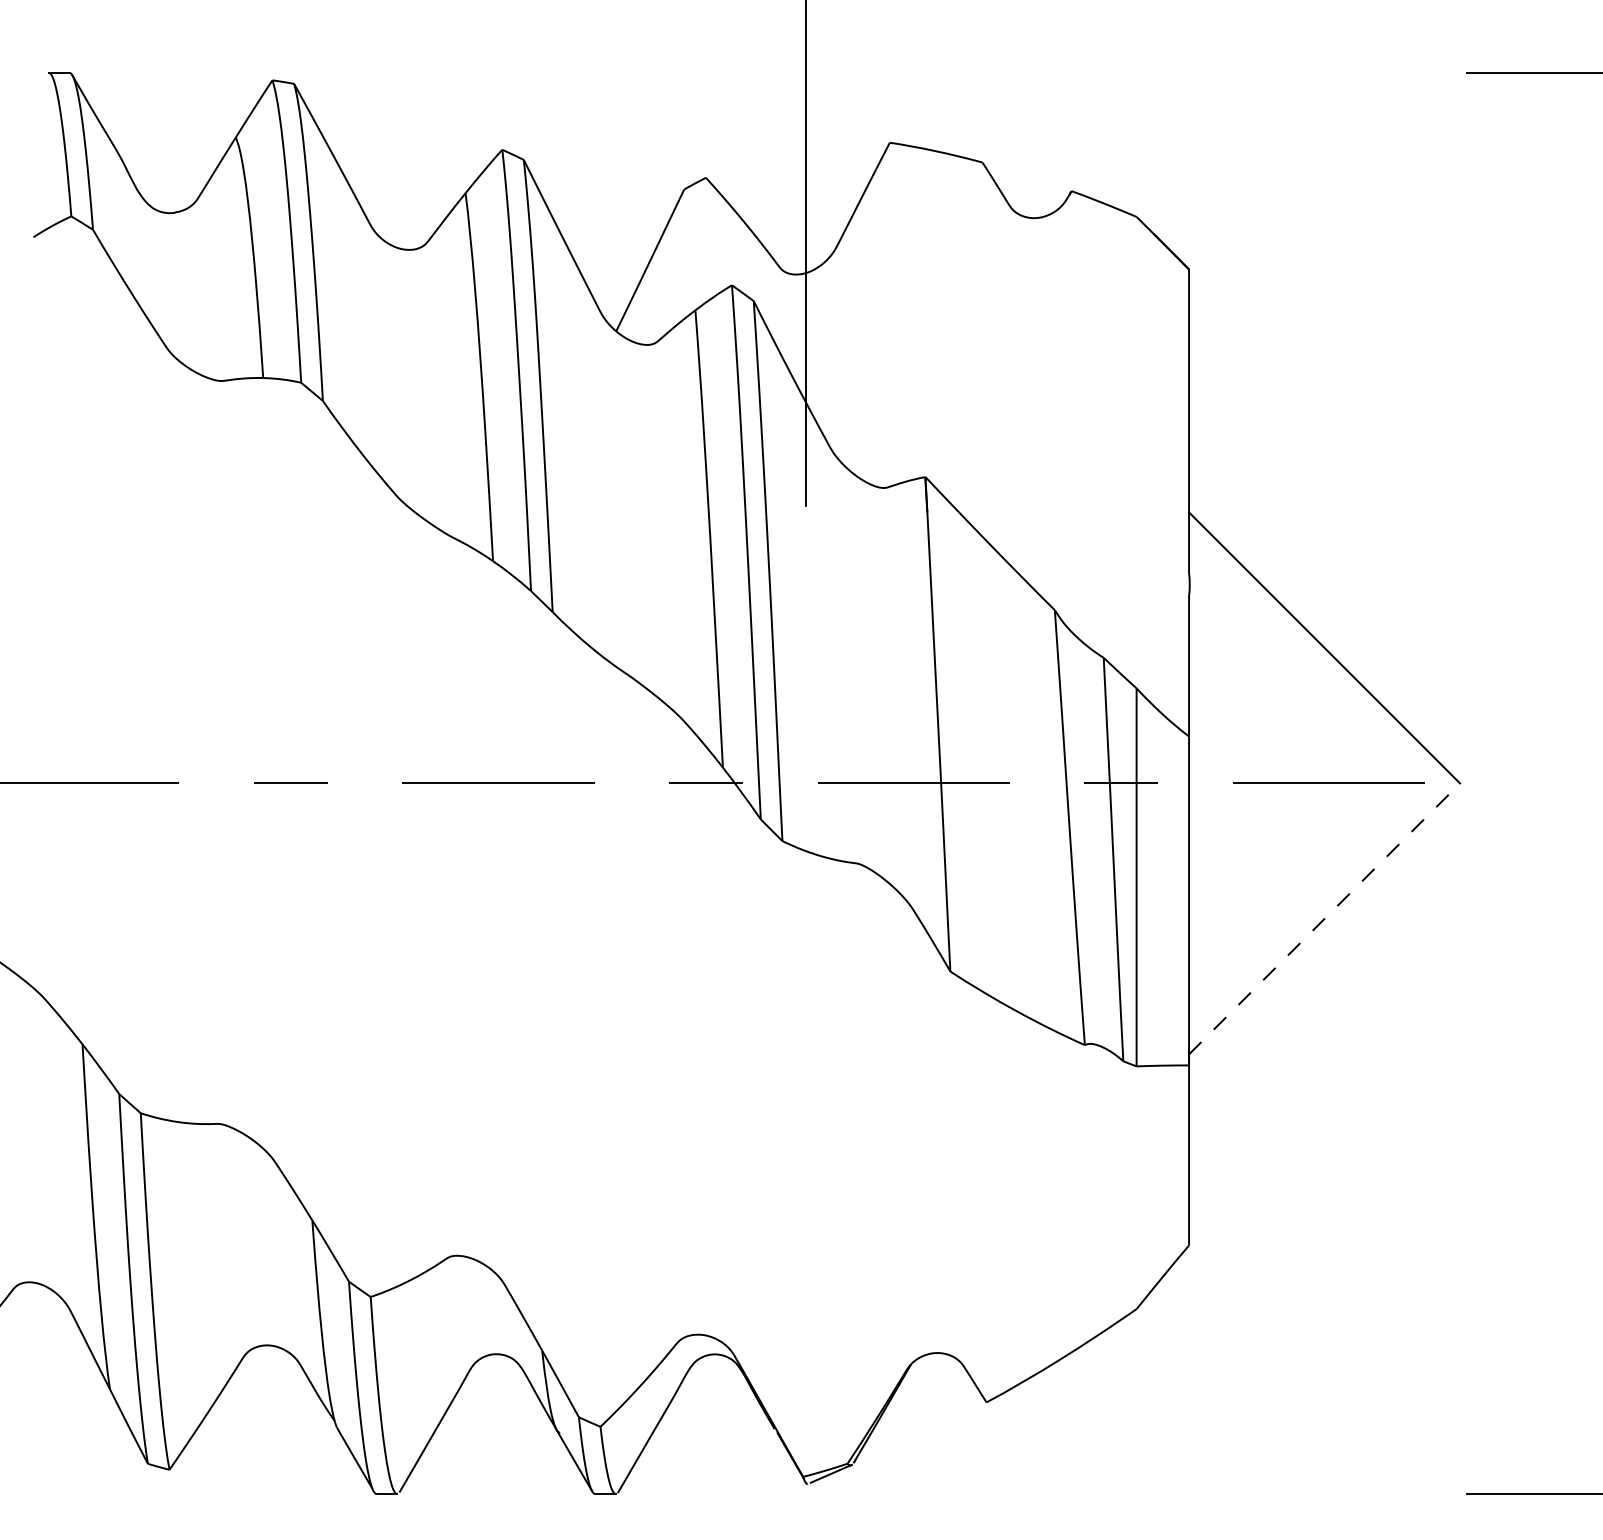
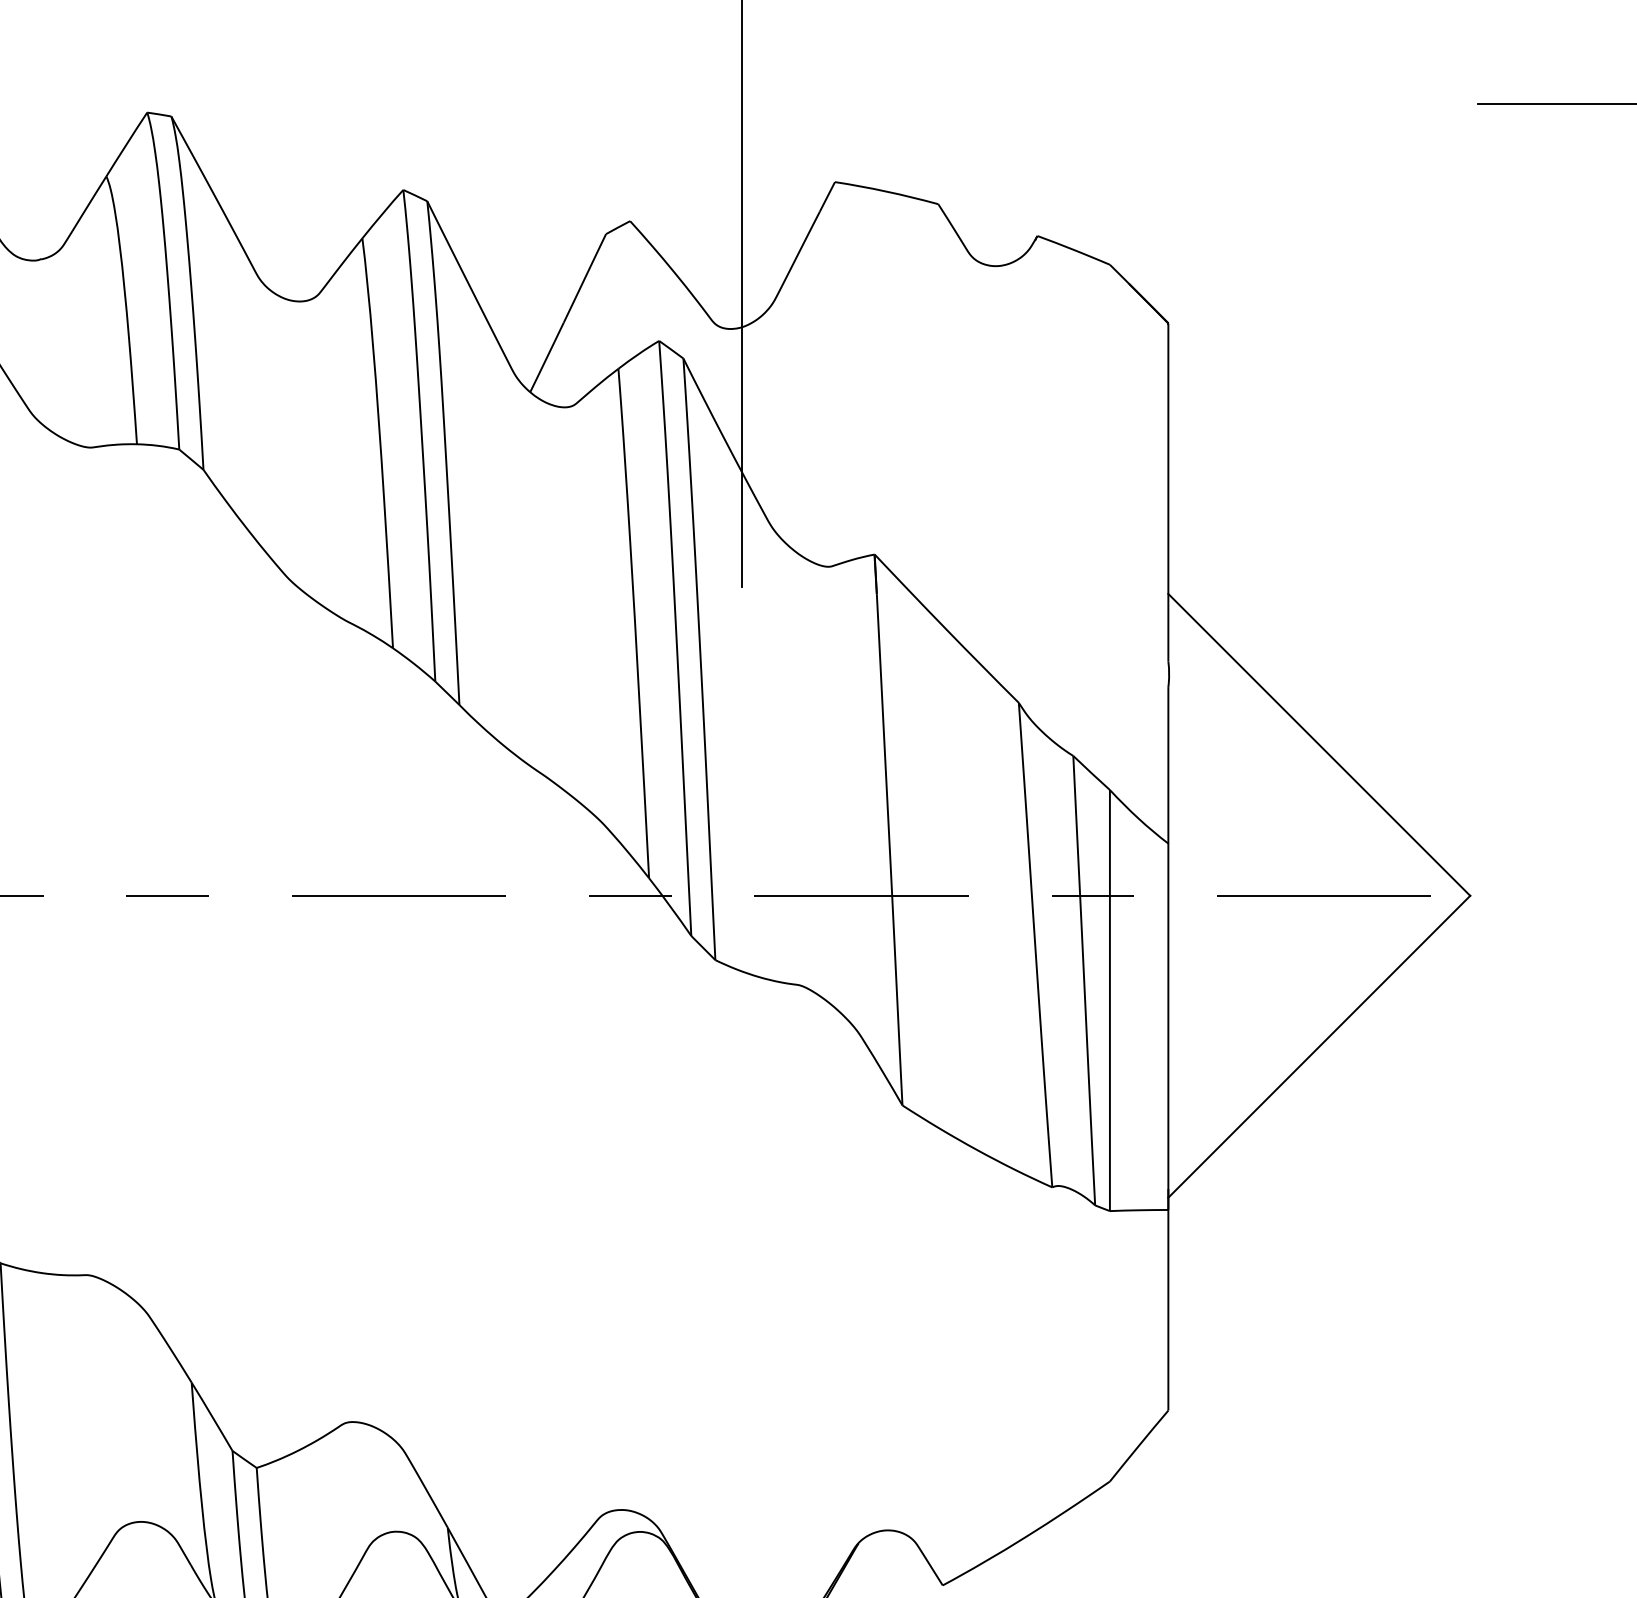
line: (1324, 918) -> (1319, 1046), dashed -> solid

